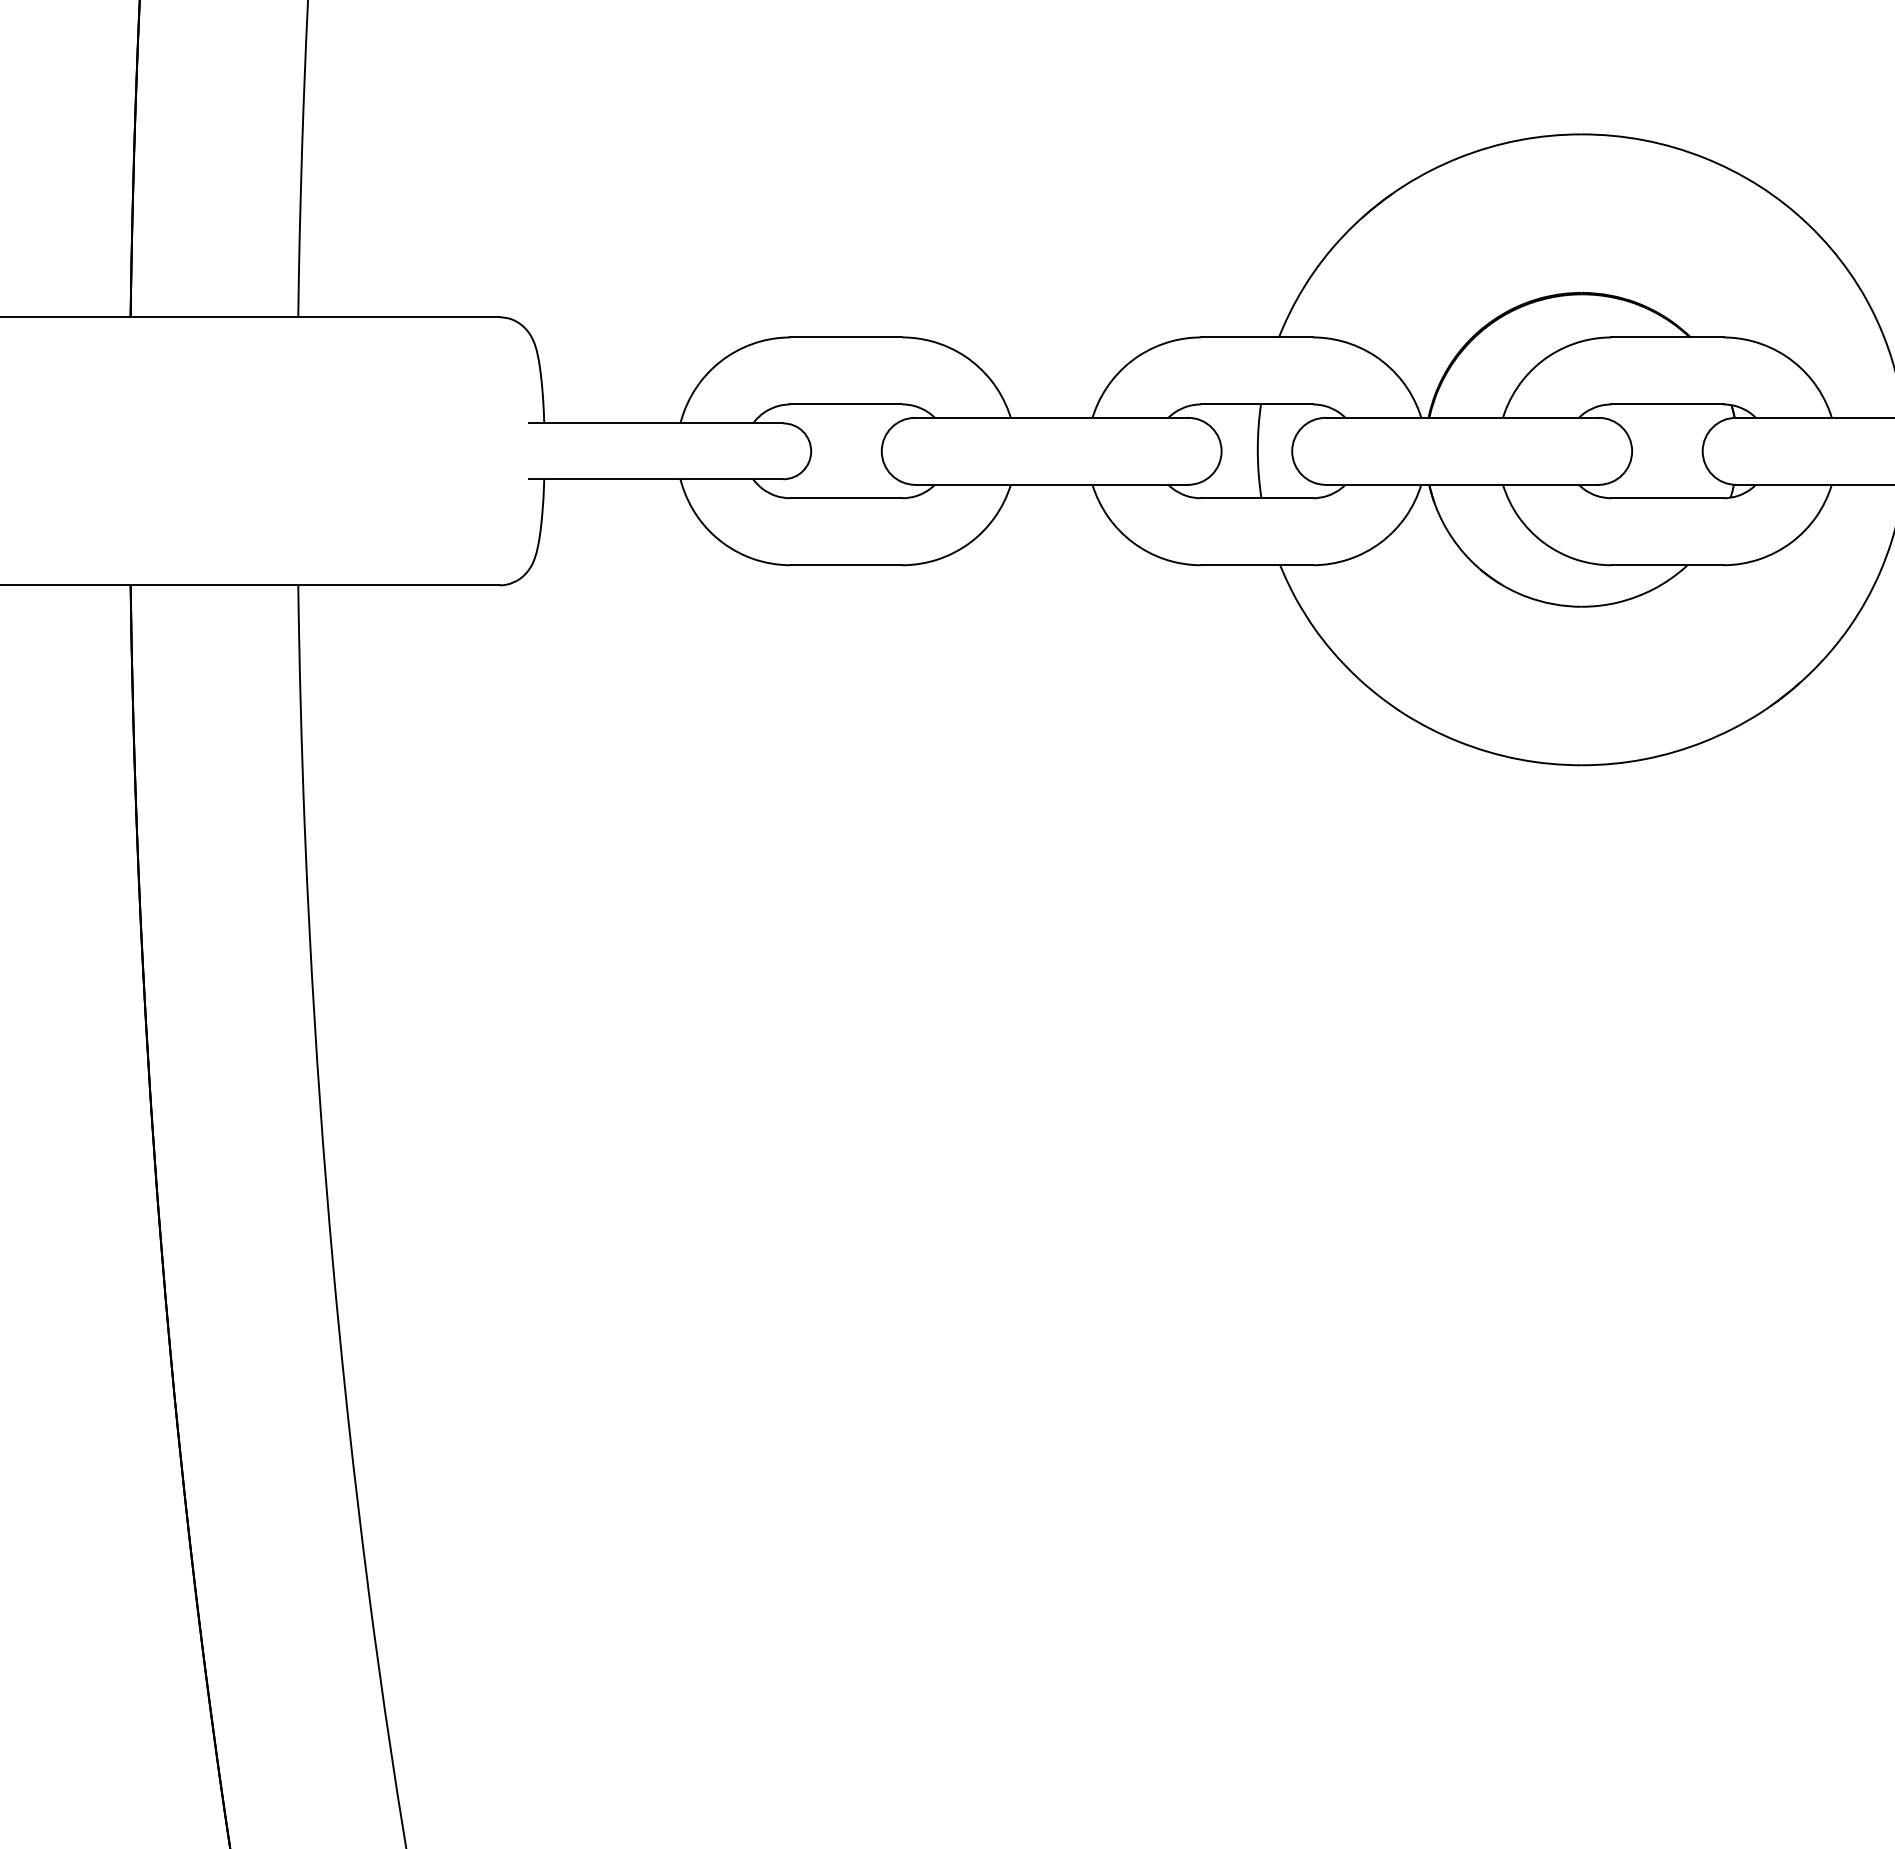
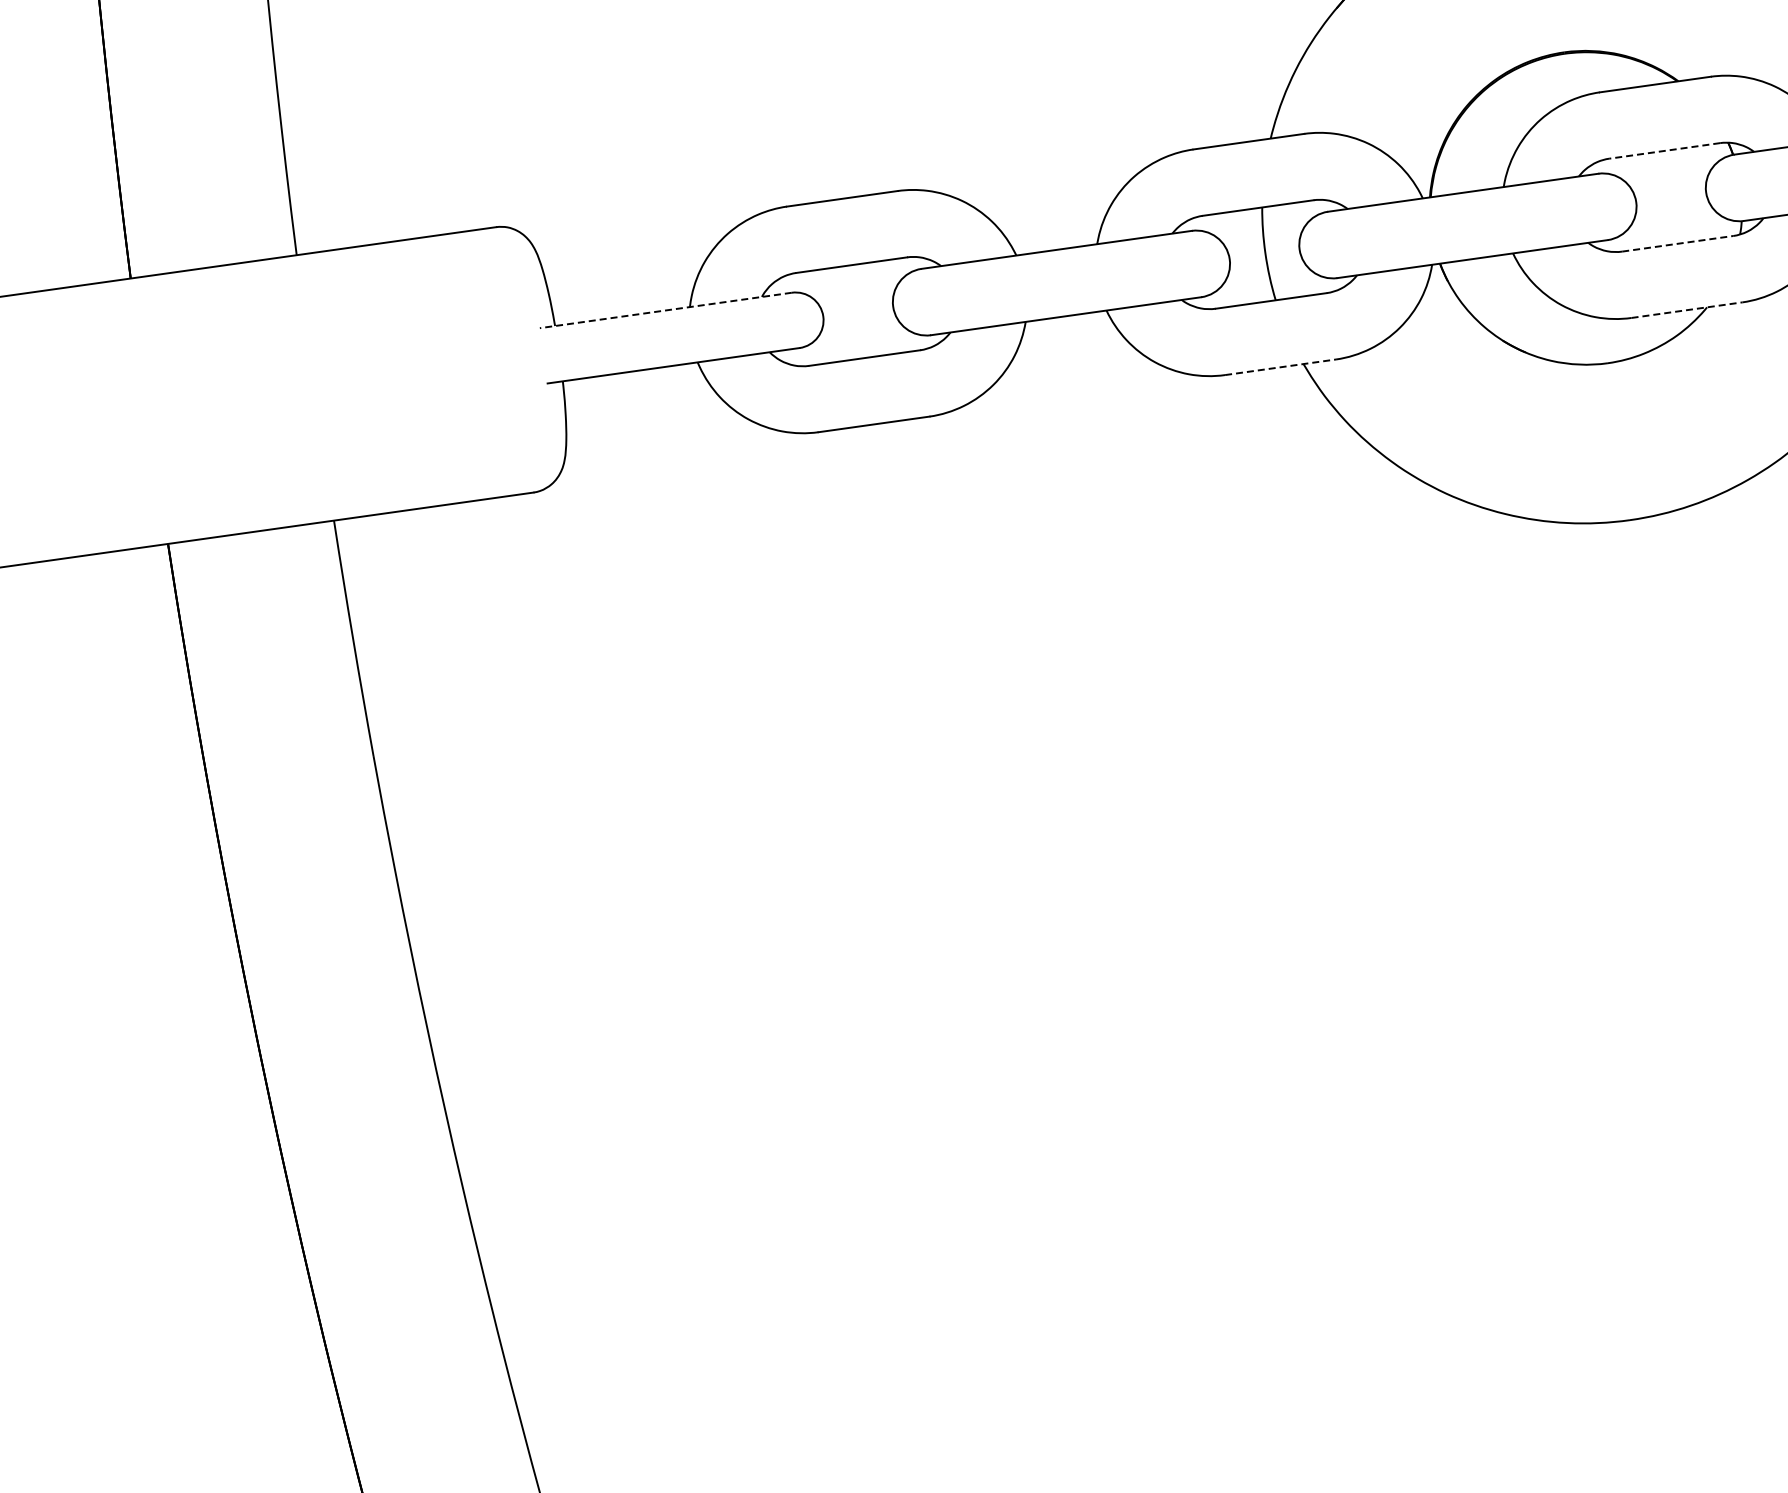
line: (1666, 404) -> (1663, 151), solid -> dashed
line: (655, 423) -> (665, 310), solid -> dashed
line: (1667, 498) -> (1677, 244), solid -> dashed
line: (1257, 565) -> (1281, 367), solid -> dashed
line: (1667, 565) -> (1687, 310), solid -> dashed

